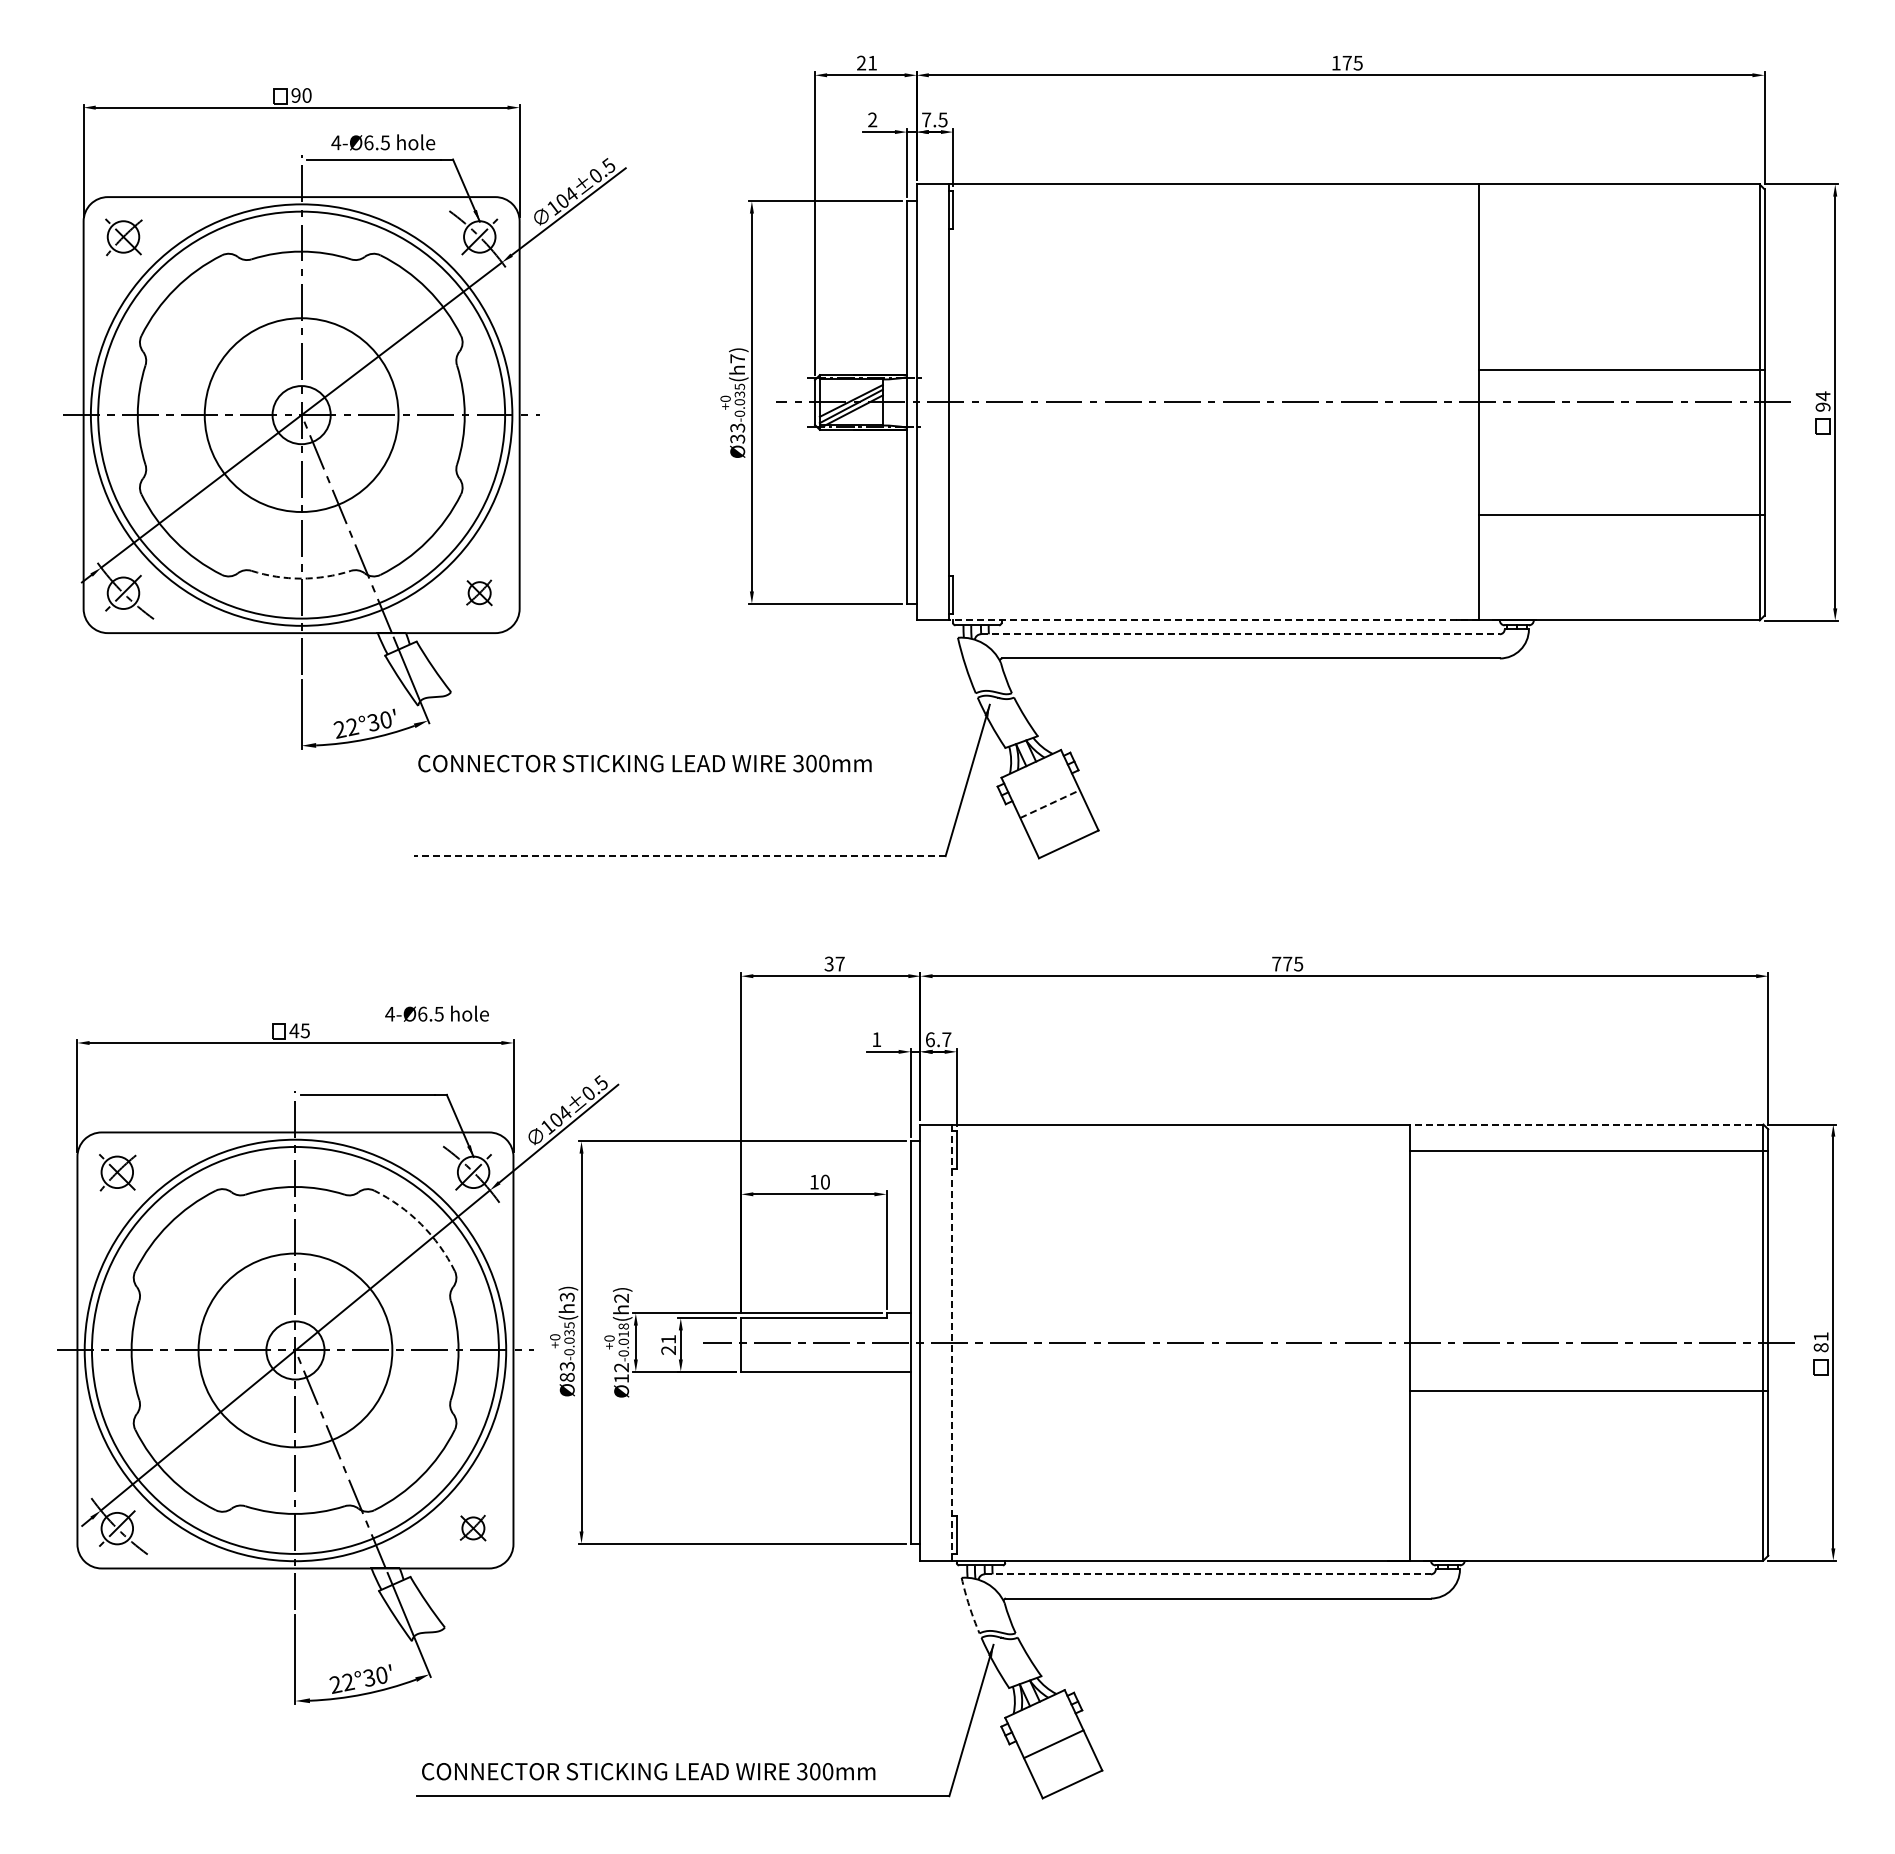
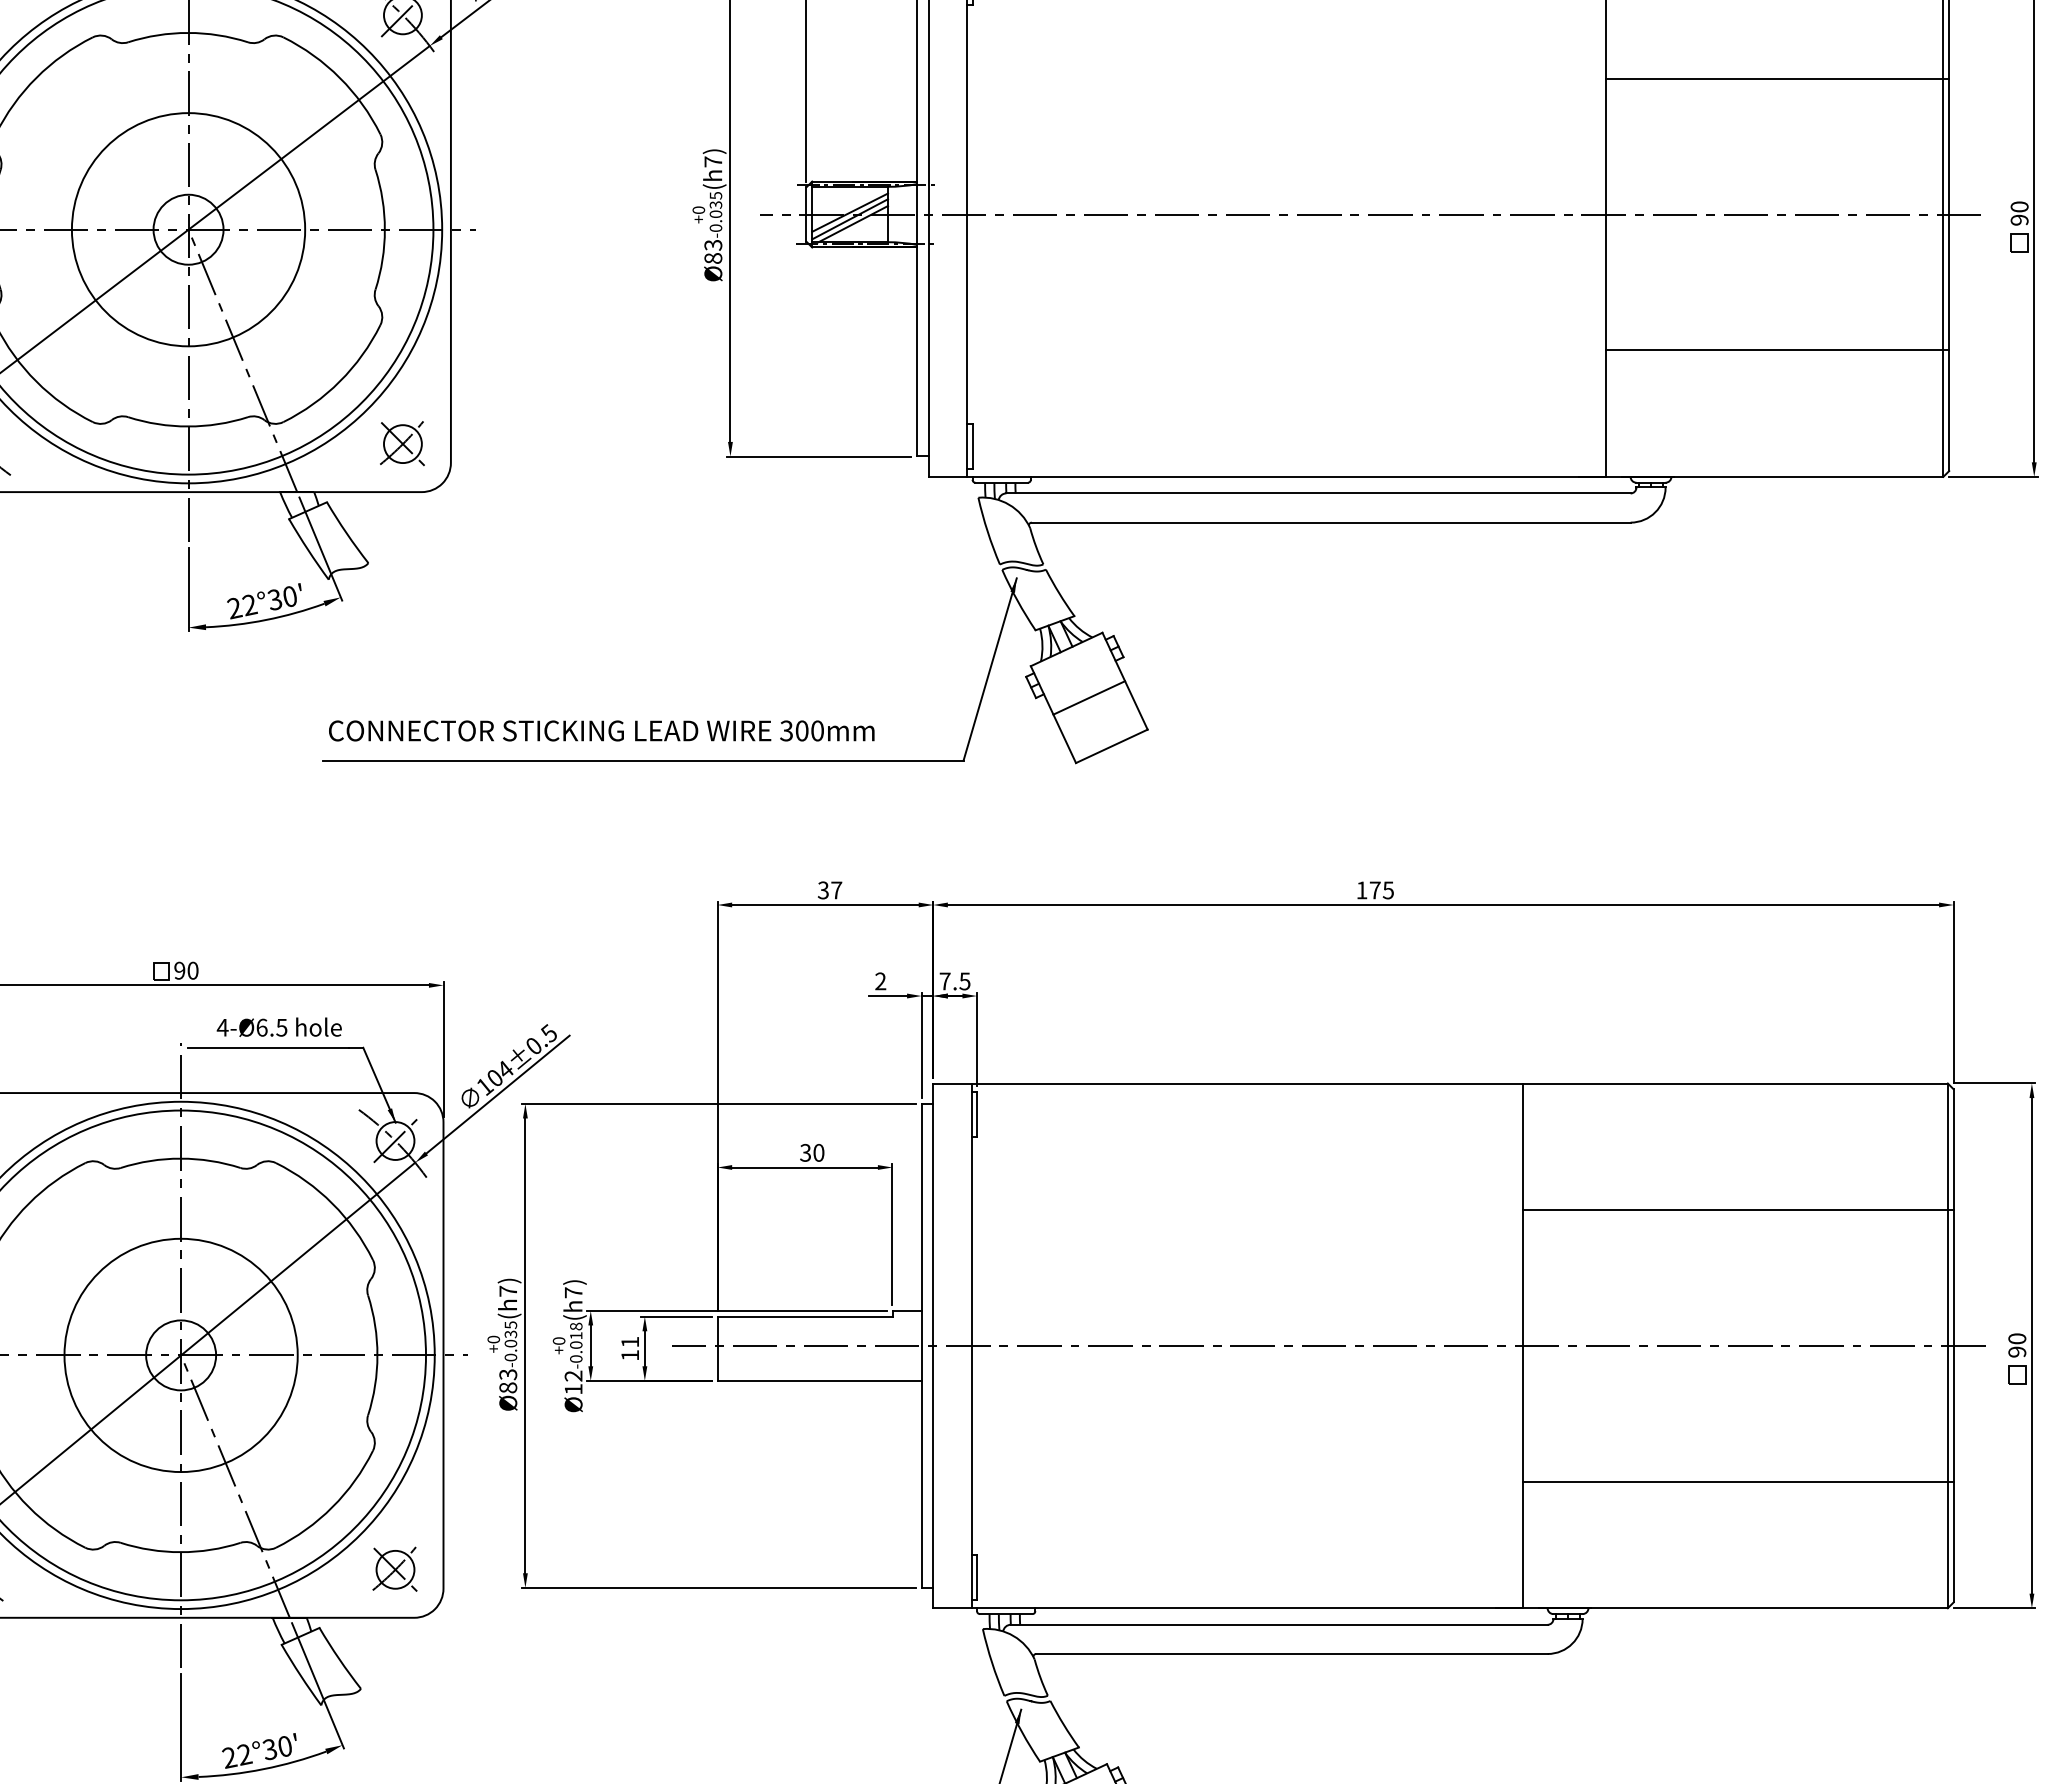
line: (1621, 369) -> (1777, 78), moved
text: (1822, 396) -> (2018, 207), 94 -> 90
text: (737, 438) -> (713, 257), 33 -> 83
arc: (301, 578) -> (188, 426), dashed -> solid
part: (479, 592) -> (402, 443), size x1.43
line: (1213, 620) -> (1285, 476), dashed -> solid
line: (1241, 634) -> (1319, 493), dashed -> solid
text: (644, 763) -> (601, 730), moved
line: (1050, 804) -> (1089, 698), dashed -> solid
line: (679, 856) -> (643, 760), dashed -> solid
text: (1276, 963) -> (1361, 889), 775 -> 175
text: (436, 1013) -> (278, 1026), moved
text: (299, 1030) -> (185, 970), 45 -> 90
text: (876, 1039) -> (880, 981), 1 -> 2
text: (938, 1039) -> (955, 981), 6.7 -> 7.5
line: (1586, 1124) -> (1734, 1083), dashed -> solid
line: (1589, 1150) -> (1738, 1209), moved
text: (813, 1181) -> (804, 1152), 10 -> 30
arc: (421, 1224) -> (332, 1203), dashed -> solid
text: (566, 1296) -> (507, 1290), 3 -> 7
text: (621, 1297) -> (573, 1291), 2 -> 7
text: (1820, 1342) -> (2016, 1345), 81 -> 90
line: (952, 1343) -> (971, 1347), dashed -> solid
text: (668, 1350) -> (630, 1355), 21 -> 11
line: (1589, 1391) -> (1738, 1481), moved
part: (472, 1527) -> (394, 1568), size x1.43
line: (1207, 1574) -> (1278, 1625), dashed -> solid
arc: (969, 1606) -> (992, 1663), dashed -> solid

